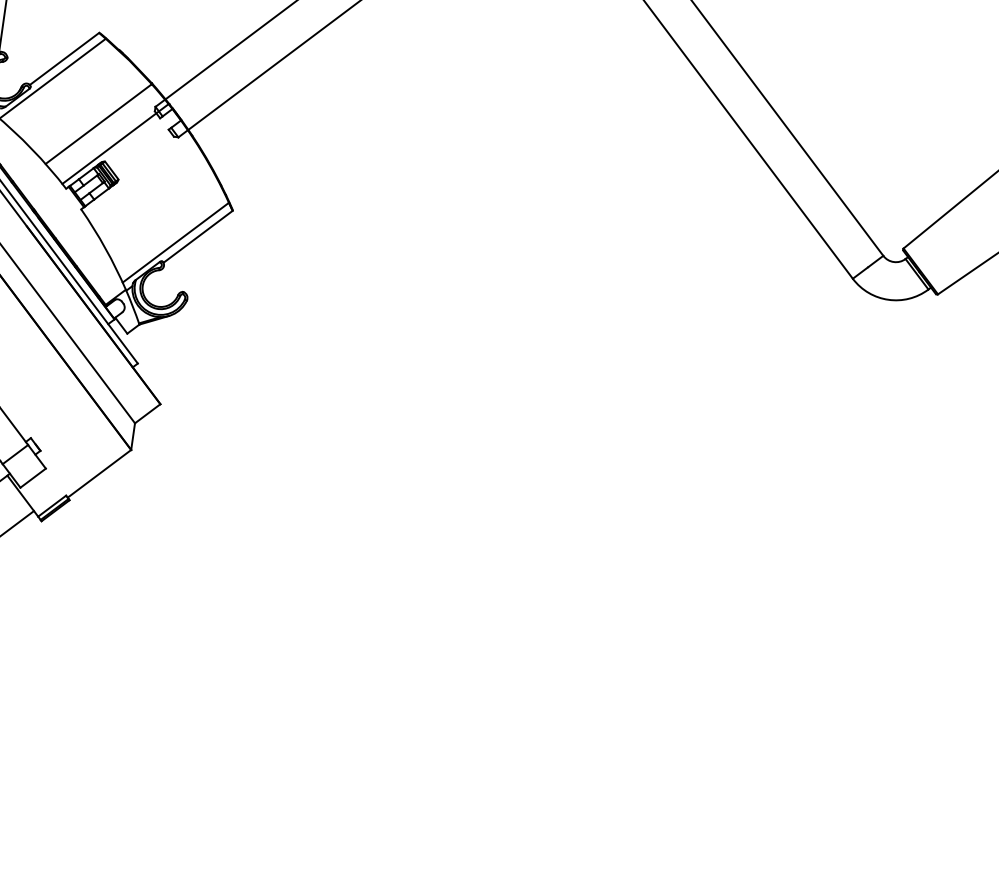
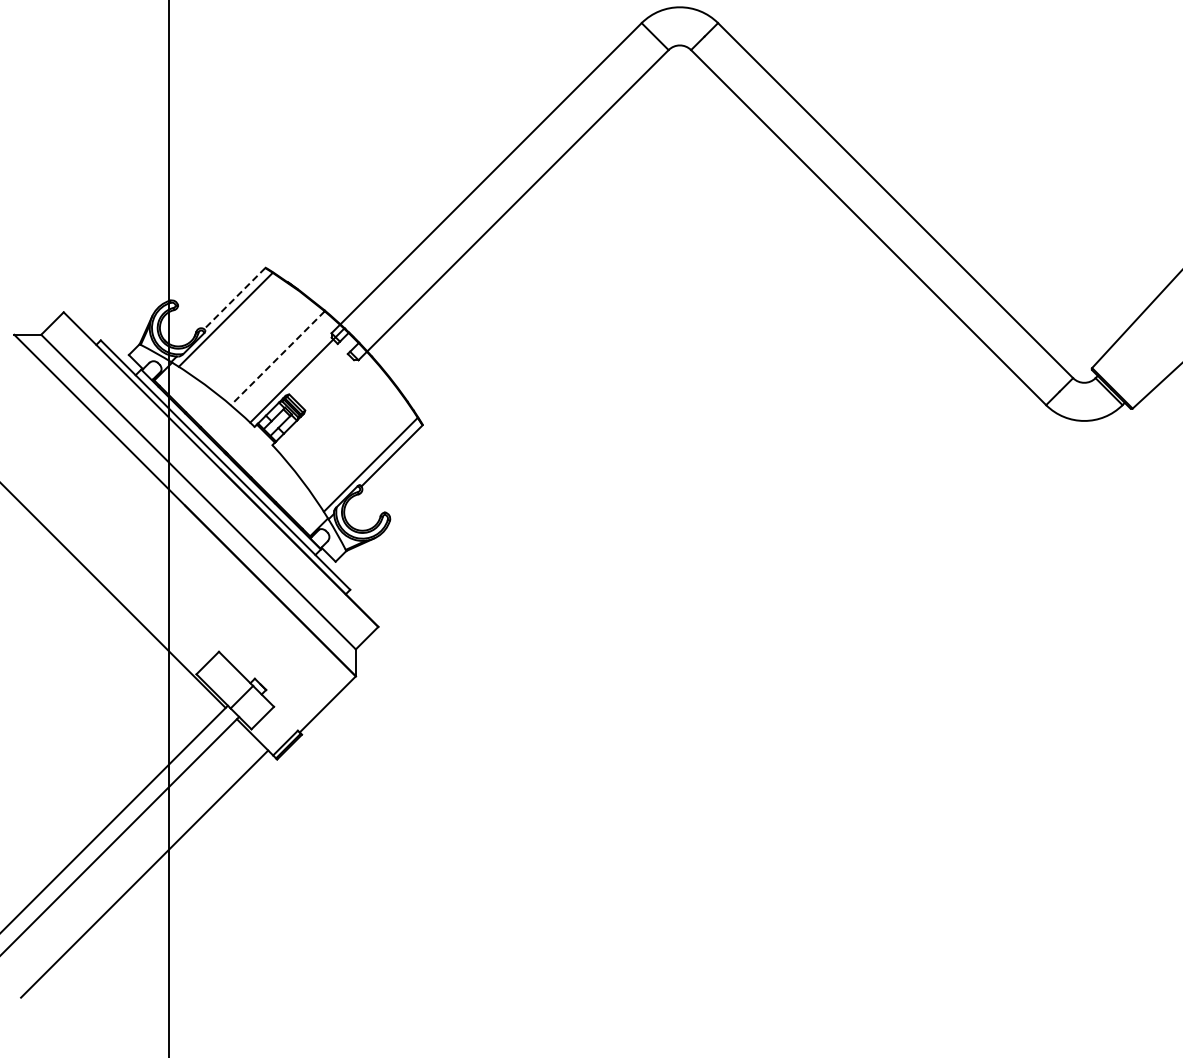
line: (64, 58) -> (234, 298), solid -> dashed
line: (98, 124) -> (277, 358), solid -> dashed

